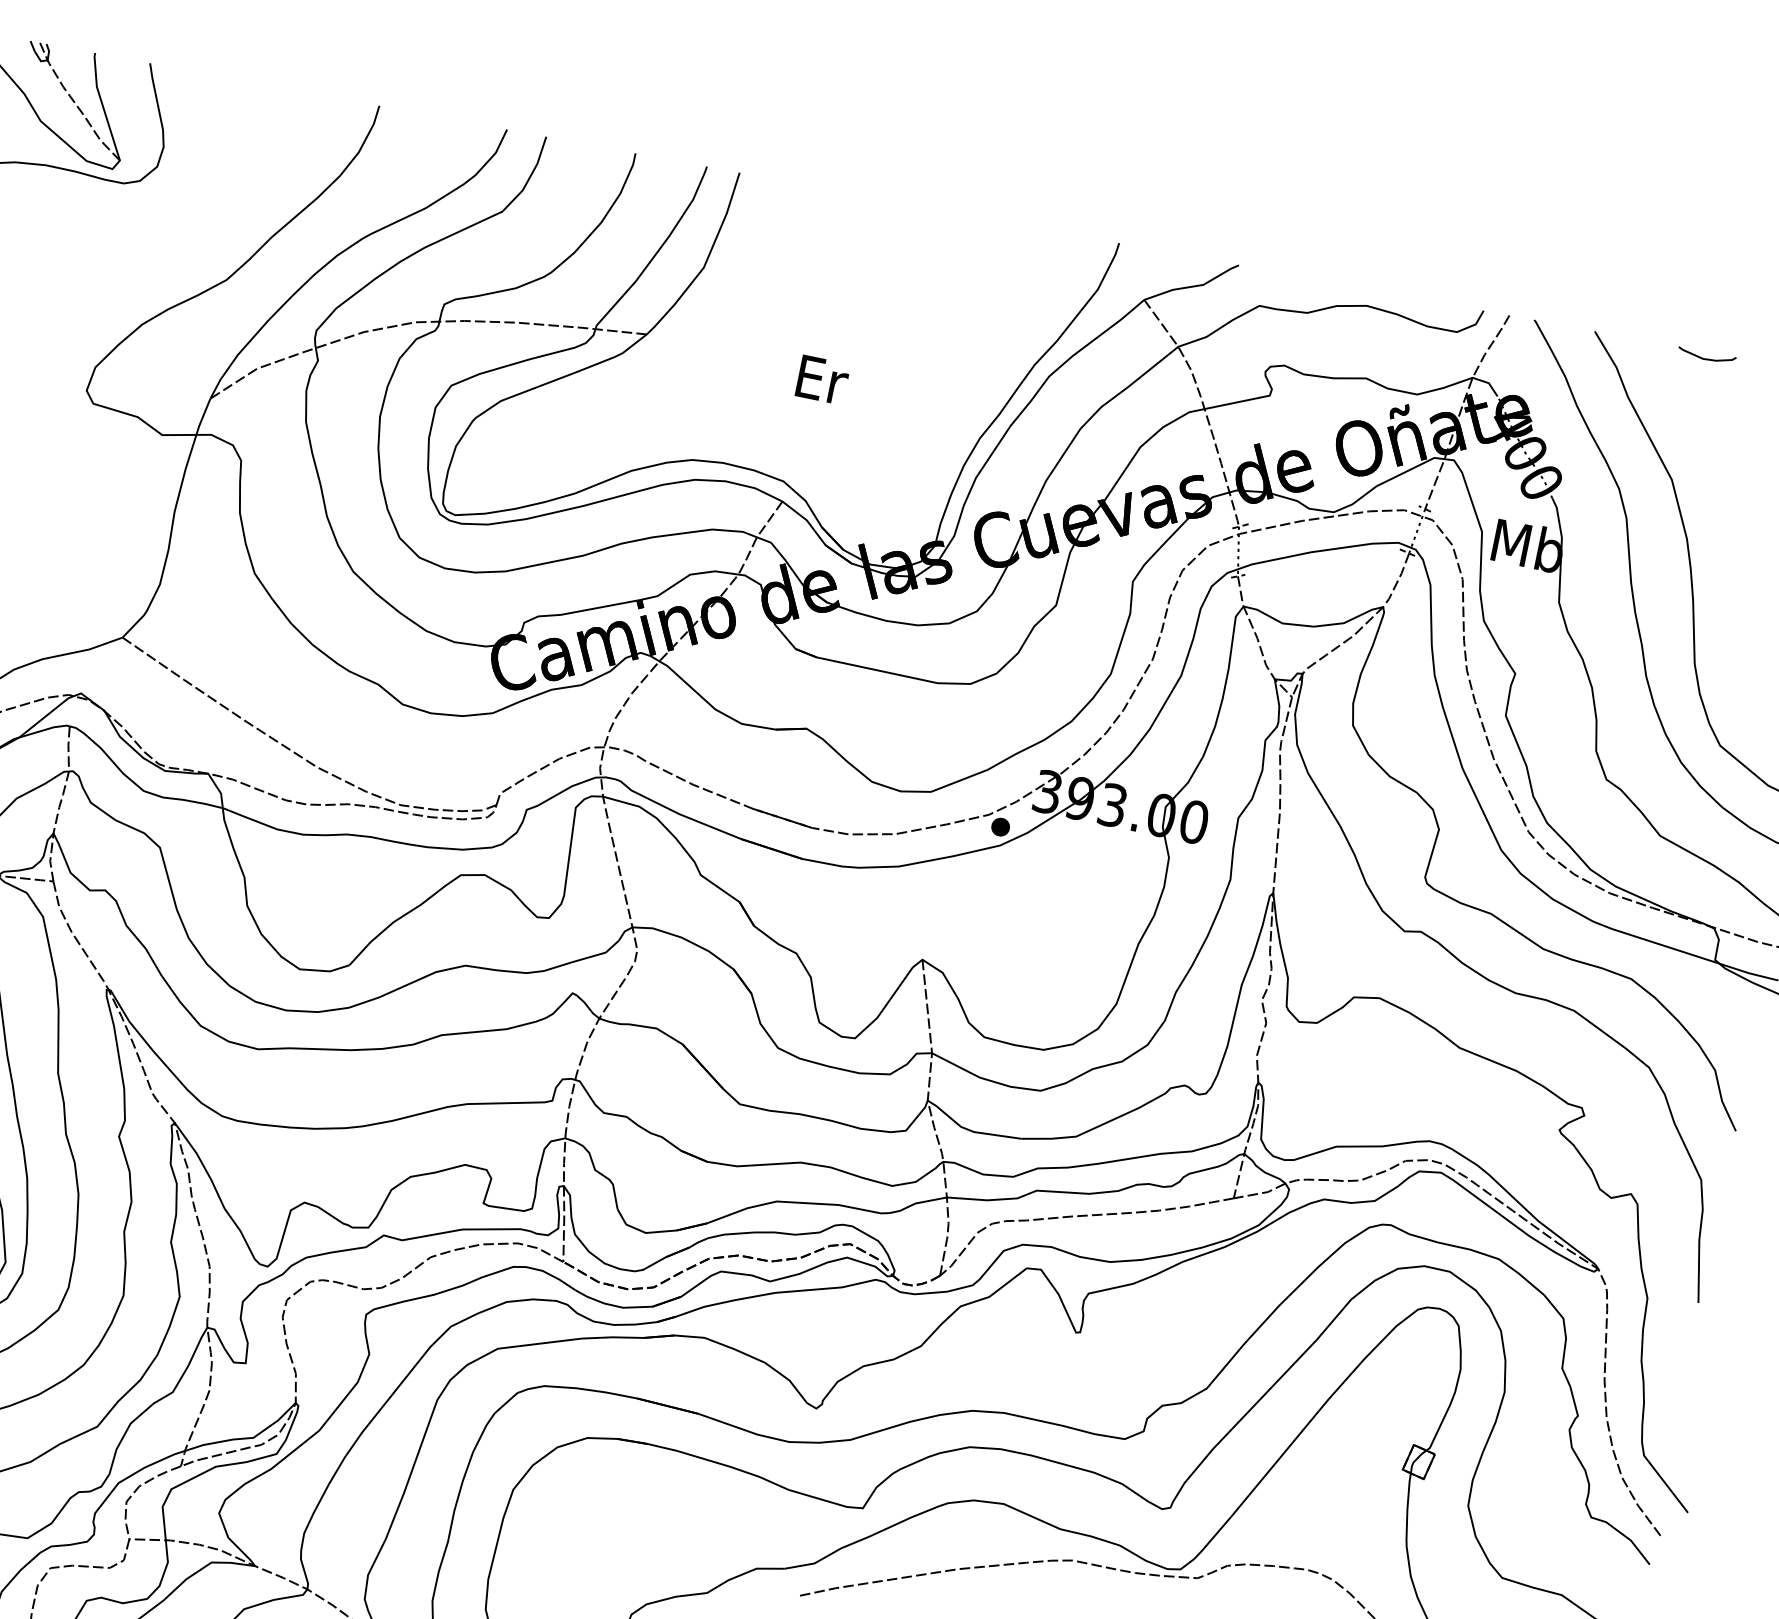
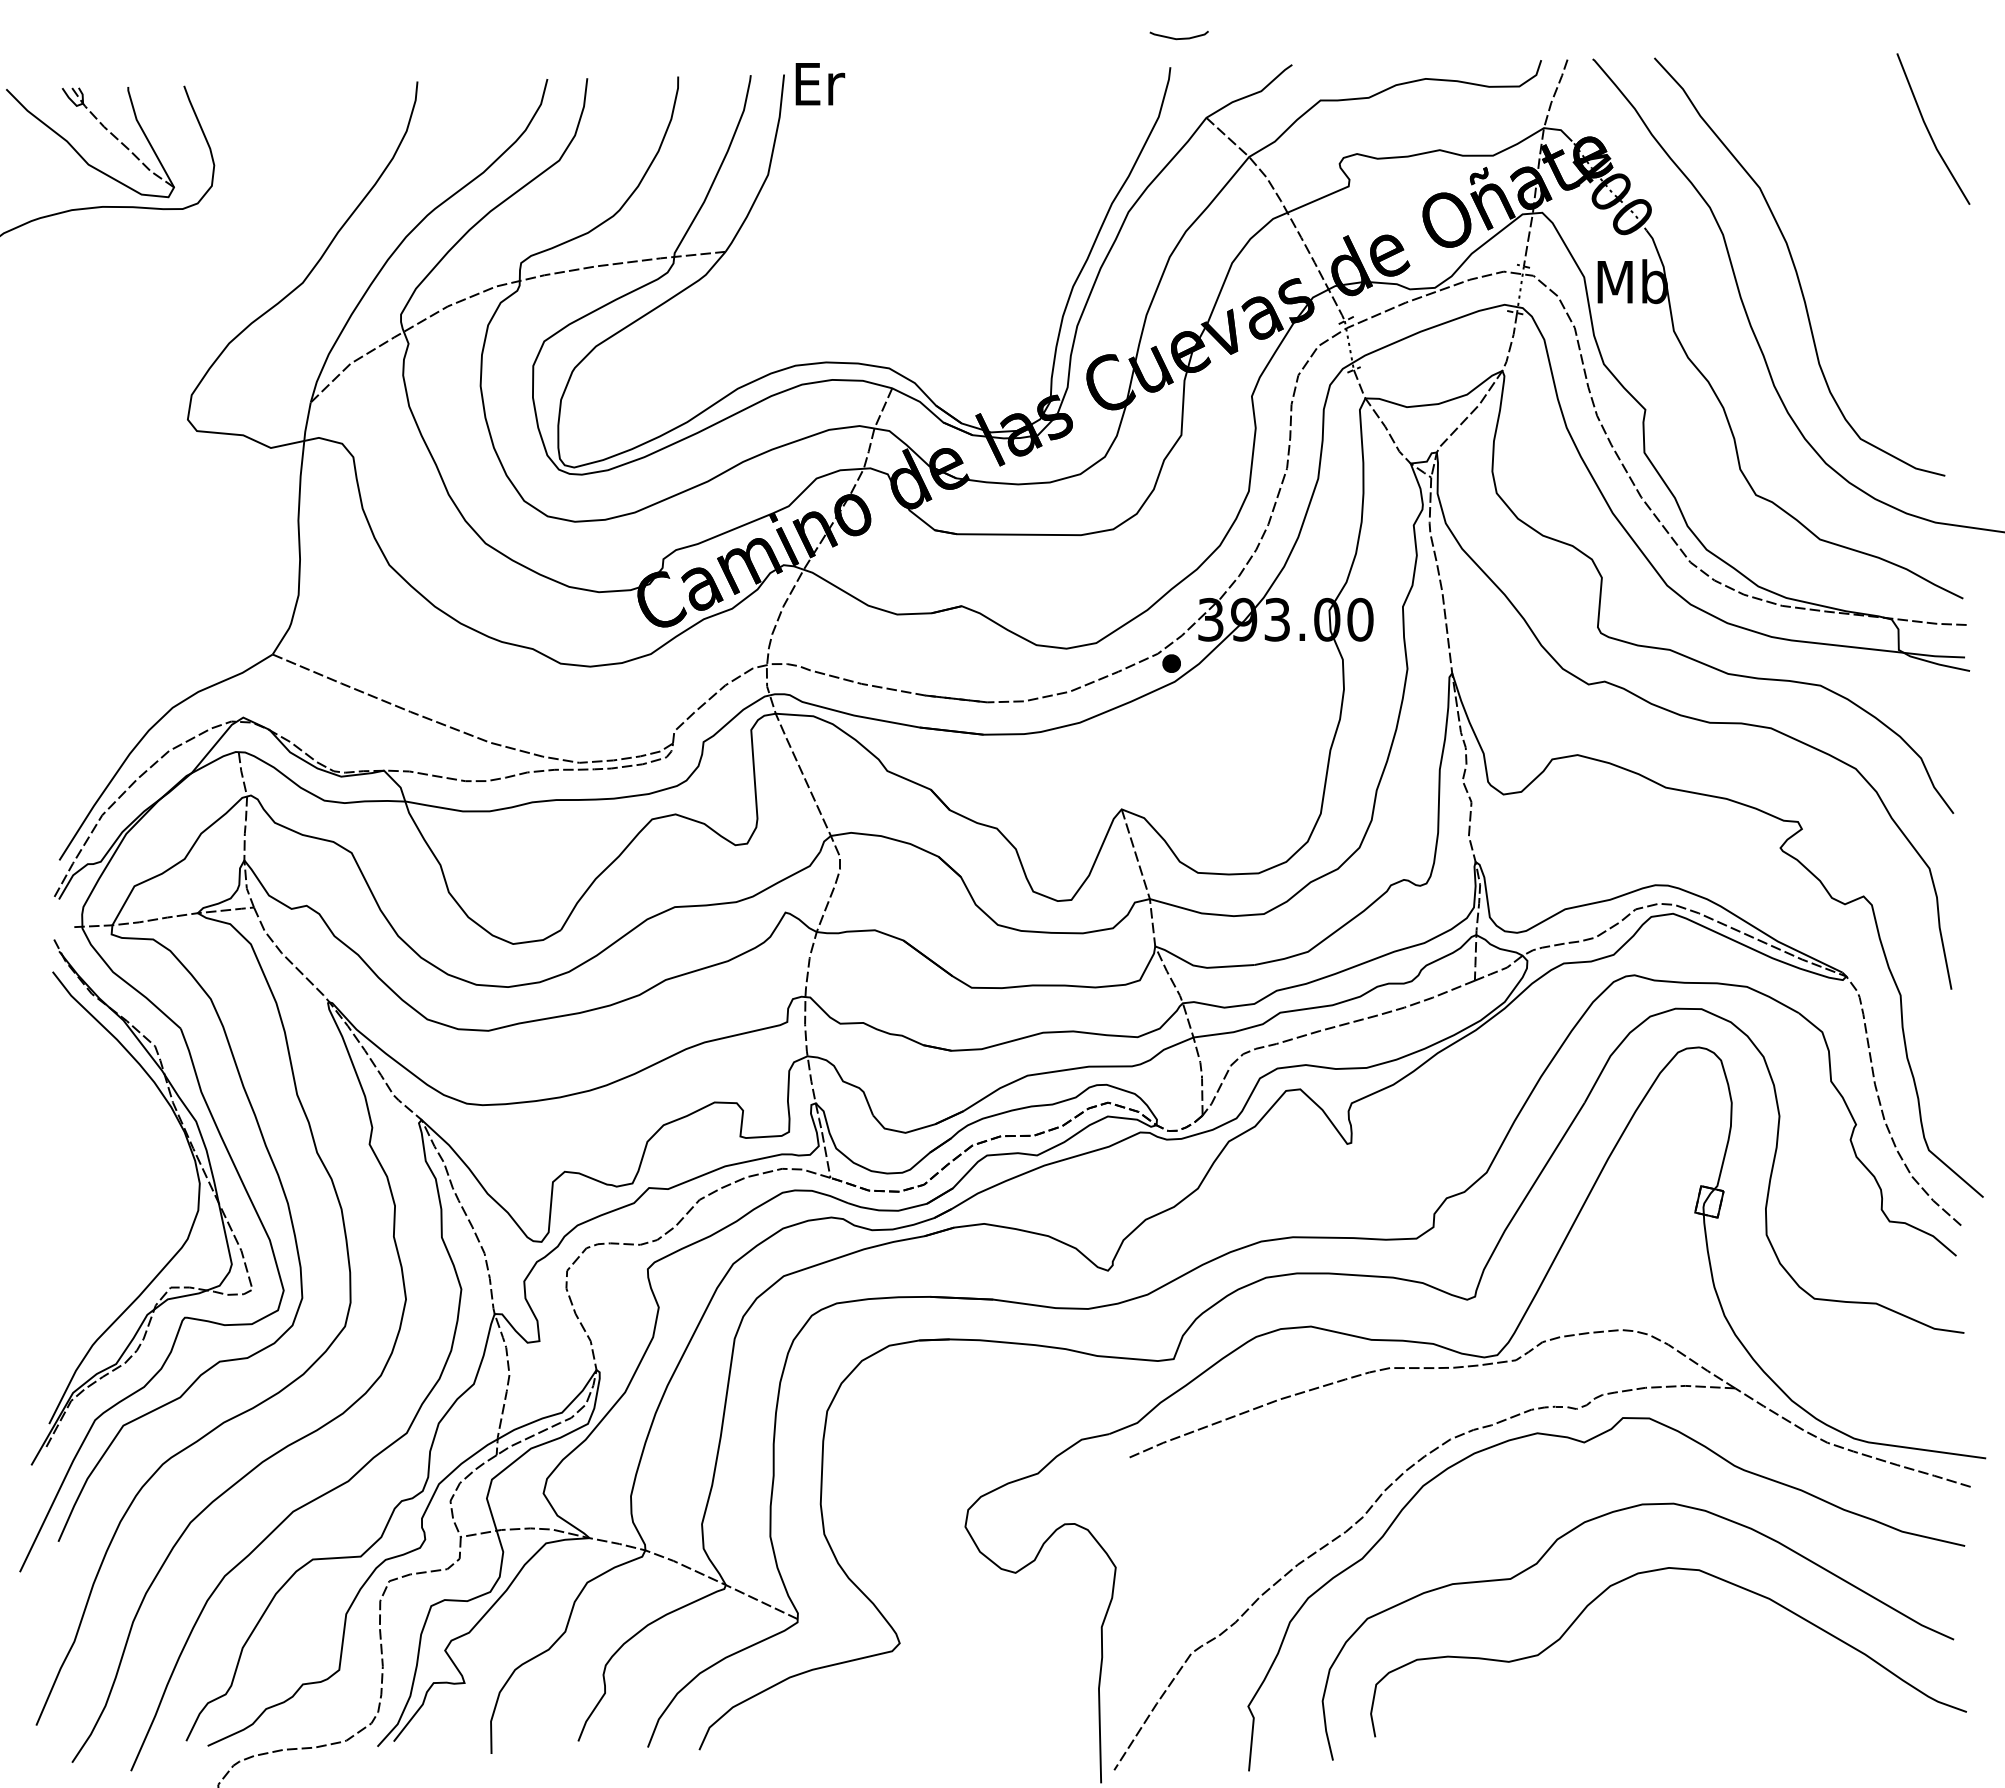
curve: (1705, 358) -> (1178, 38), moved
text: (822, 380) -> (820, 84), moved

